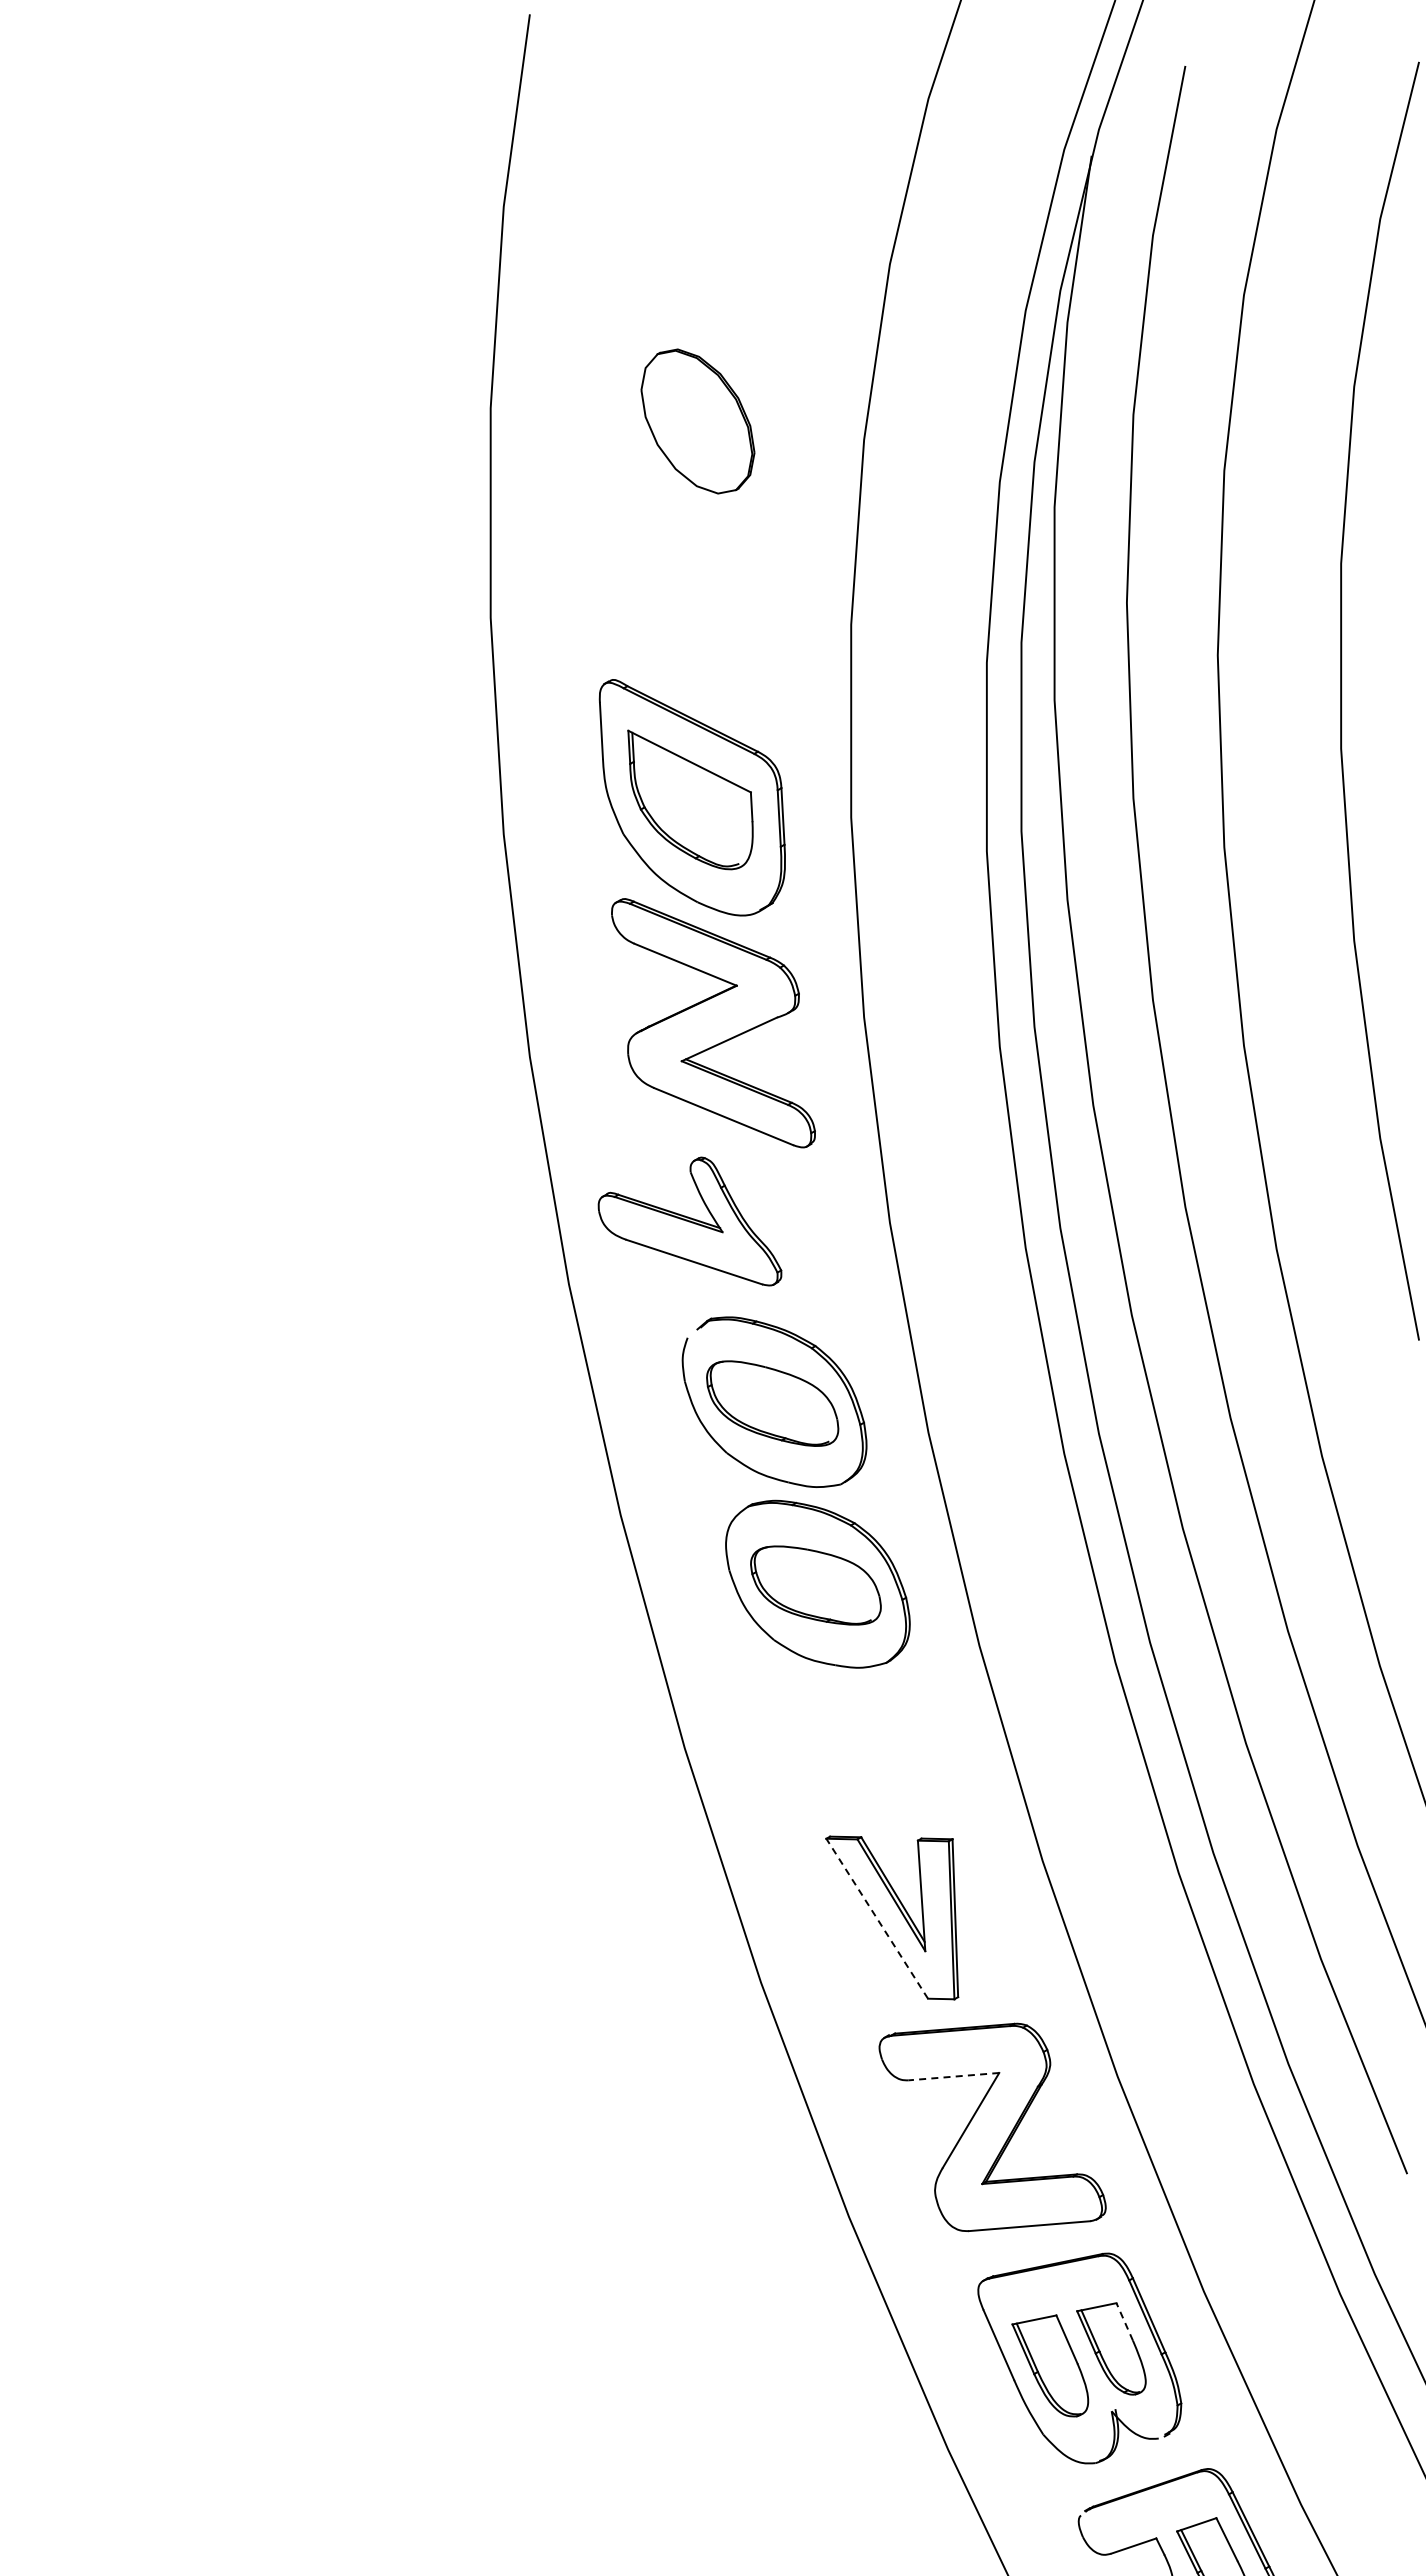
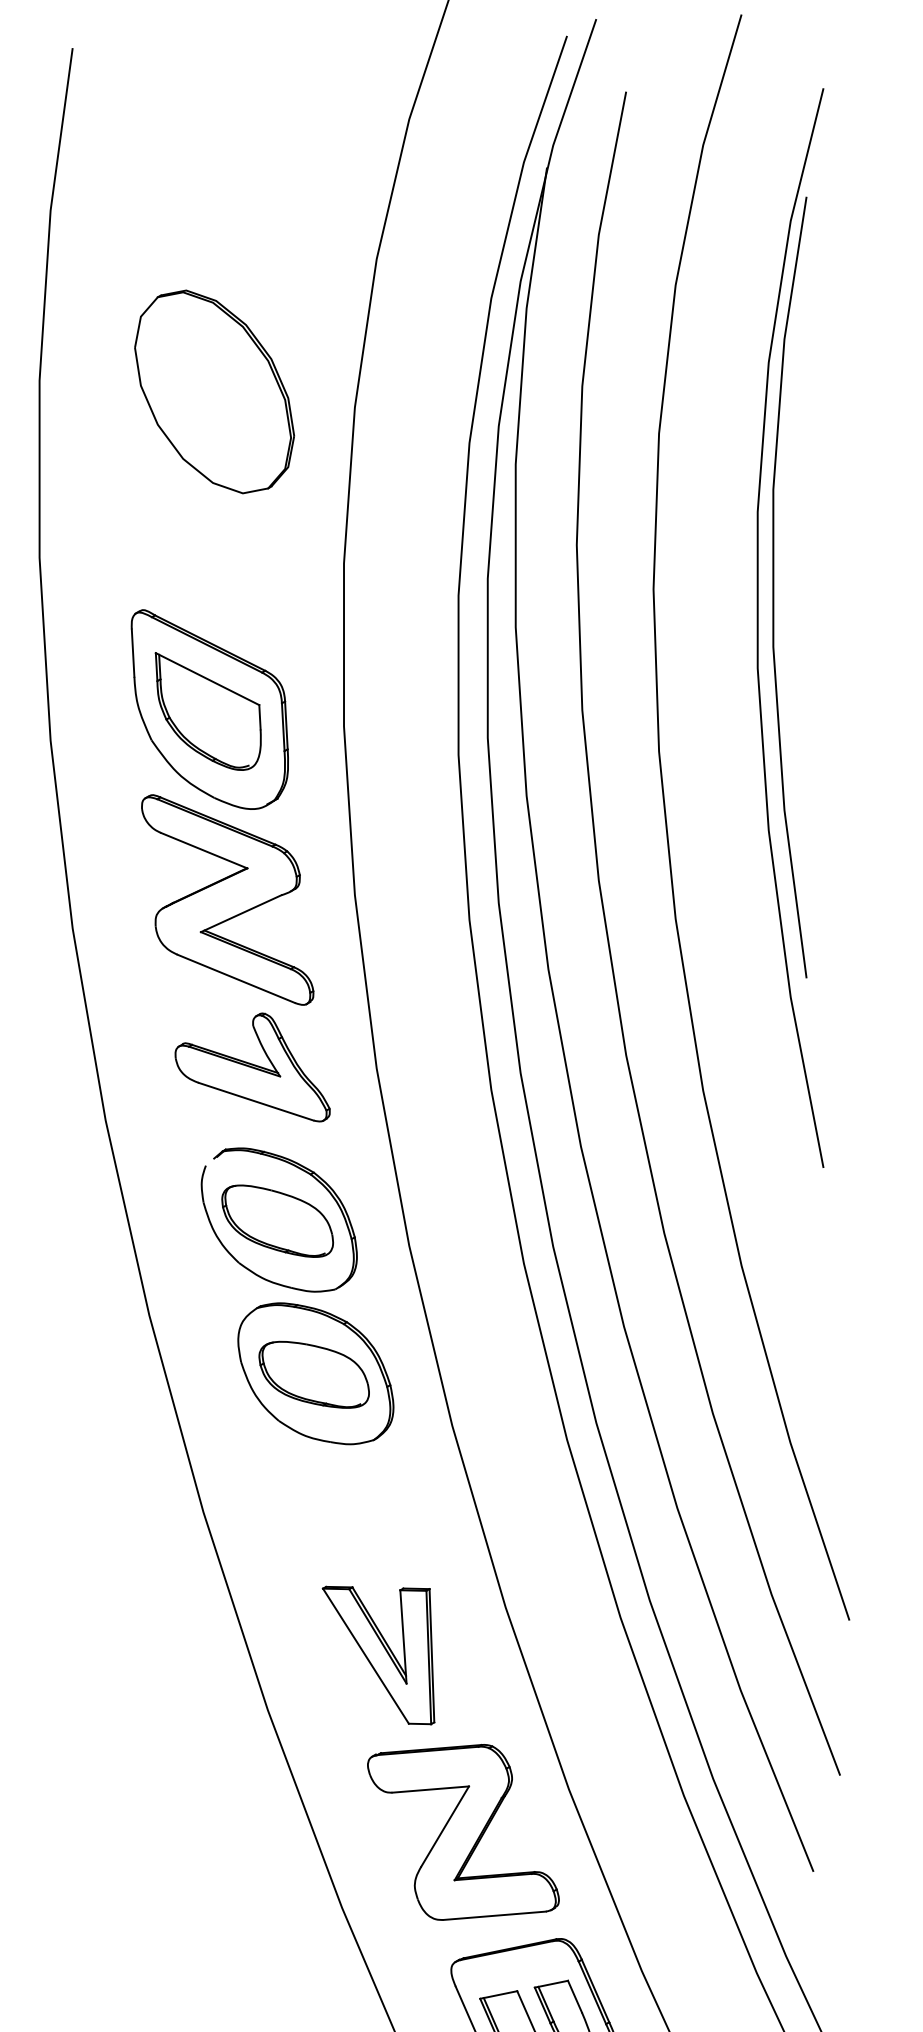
part: (697, 421) -> (214, 391), size x1.67
curve: (1360, 652) -> (774, 586), added
part: (689, 1221) -> (252, 1067), moved
line: (877, 1918) -> (366, 1655), dashed -> solid
line: (953, 2076) -> (430, 1789), dashed -> solid
line: (1124, 2321) -> (574, 1996), dashed -> solid

